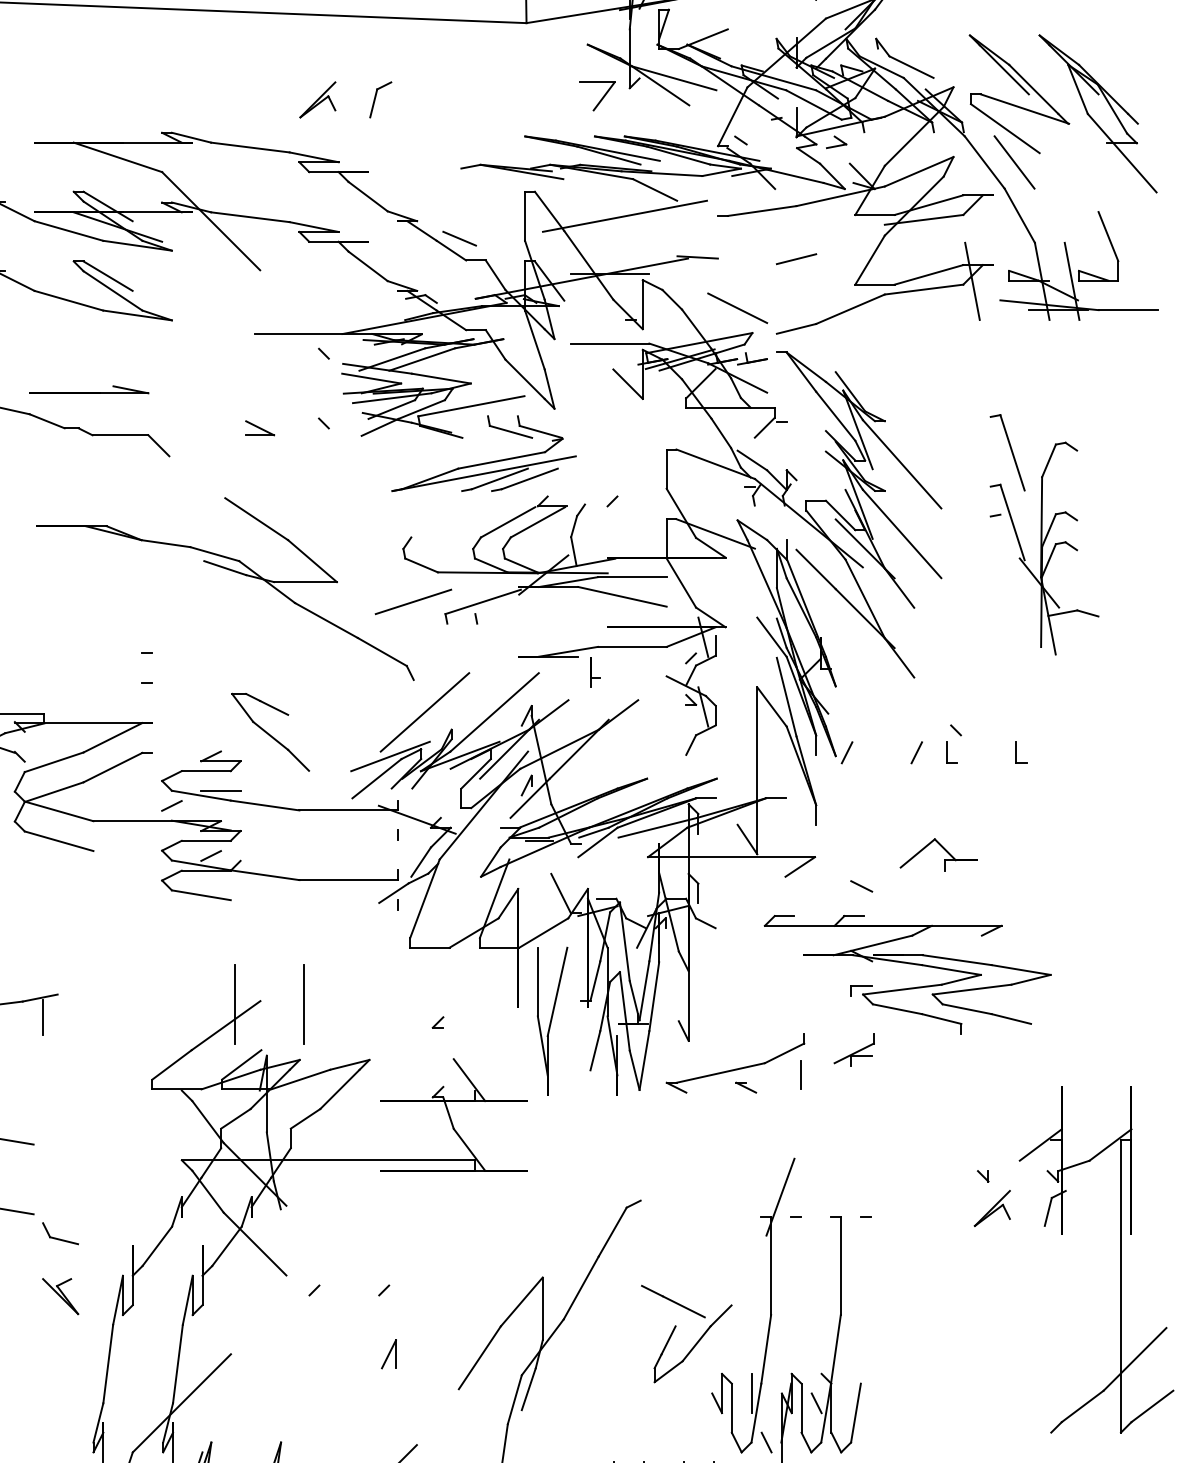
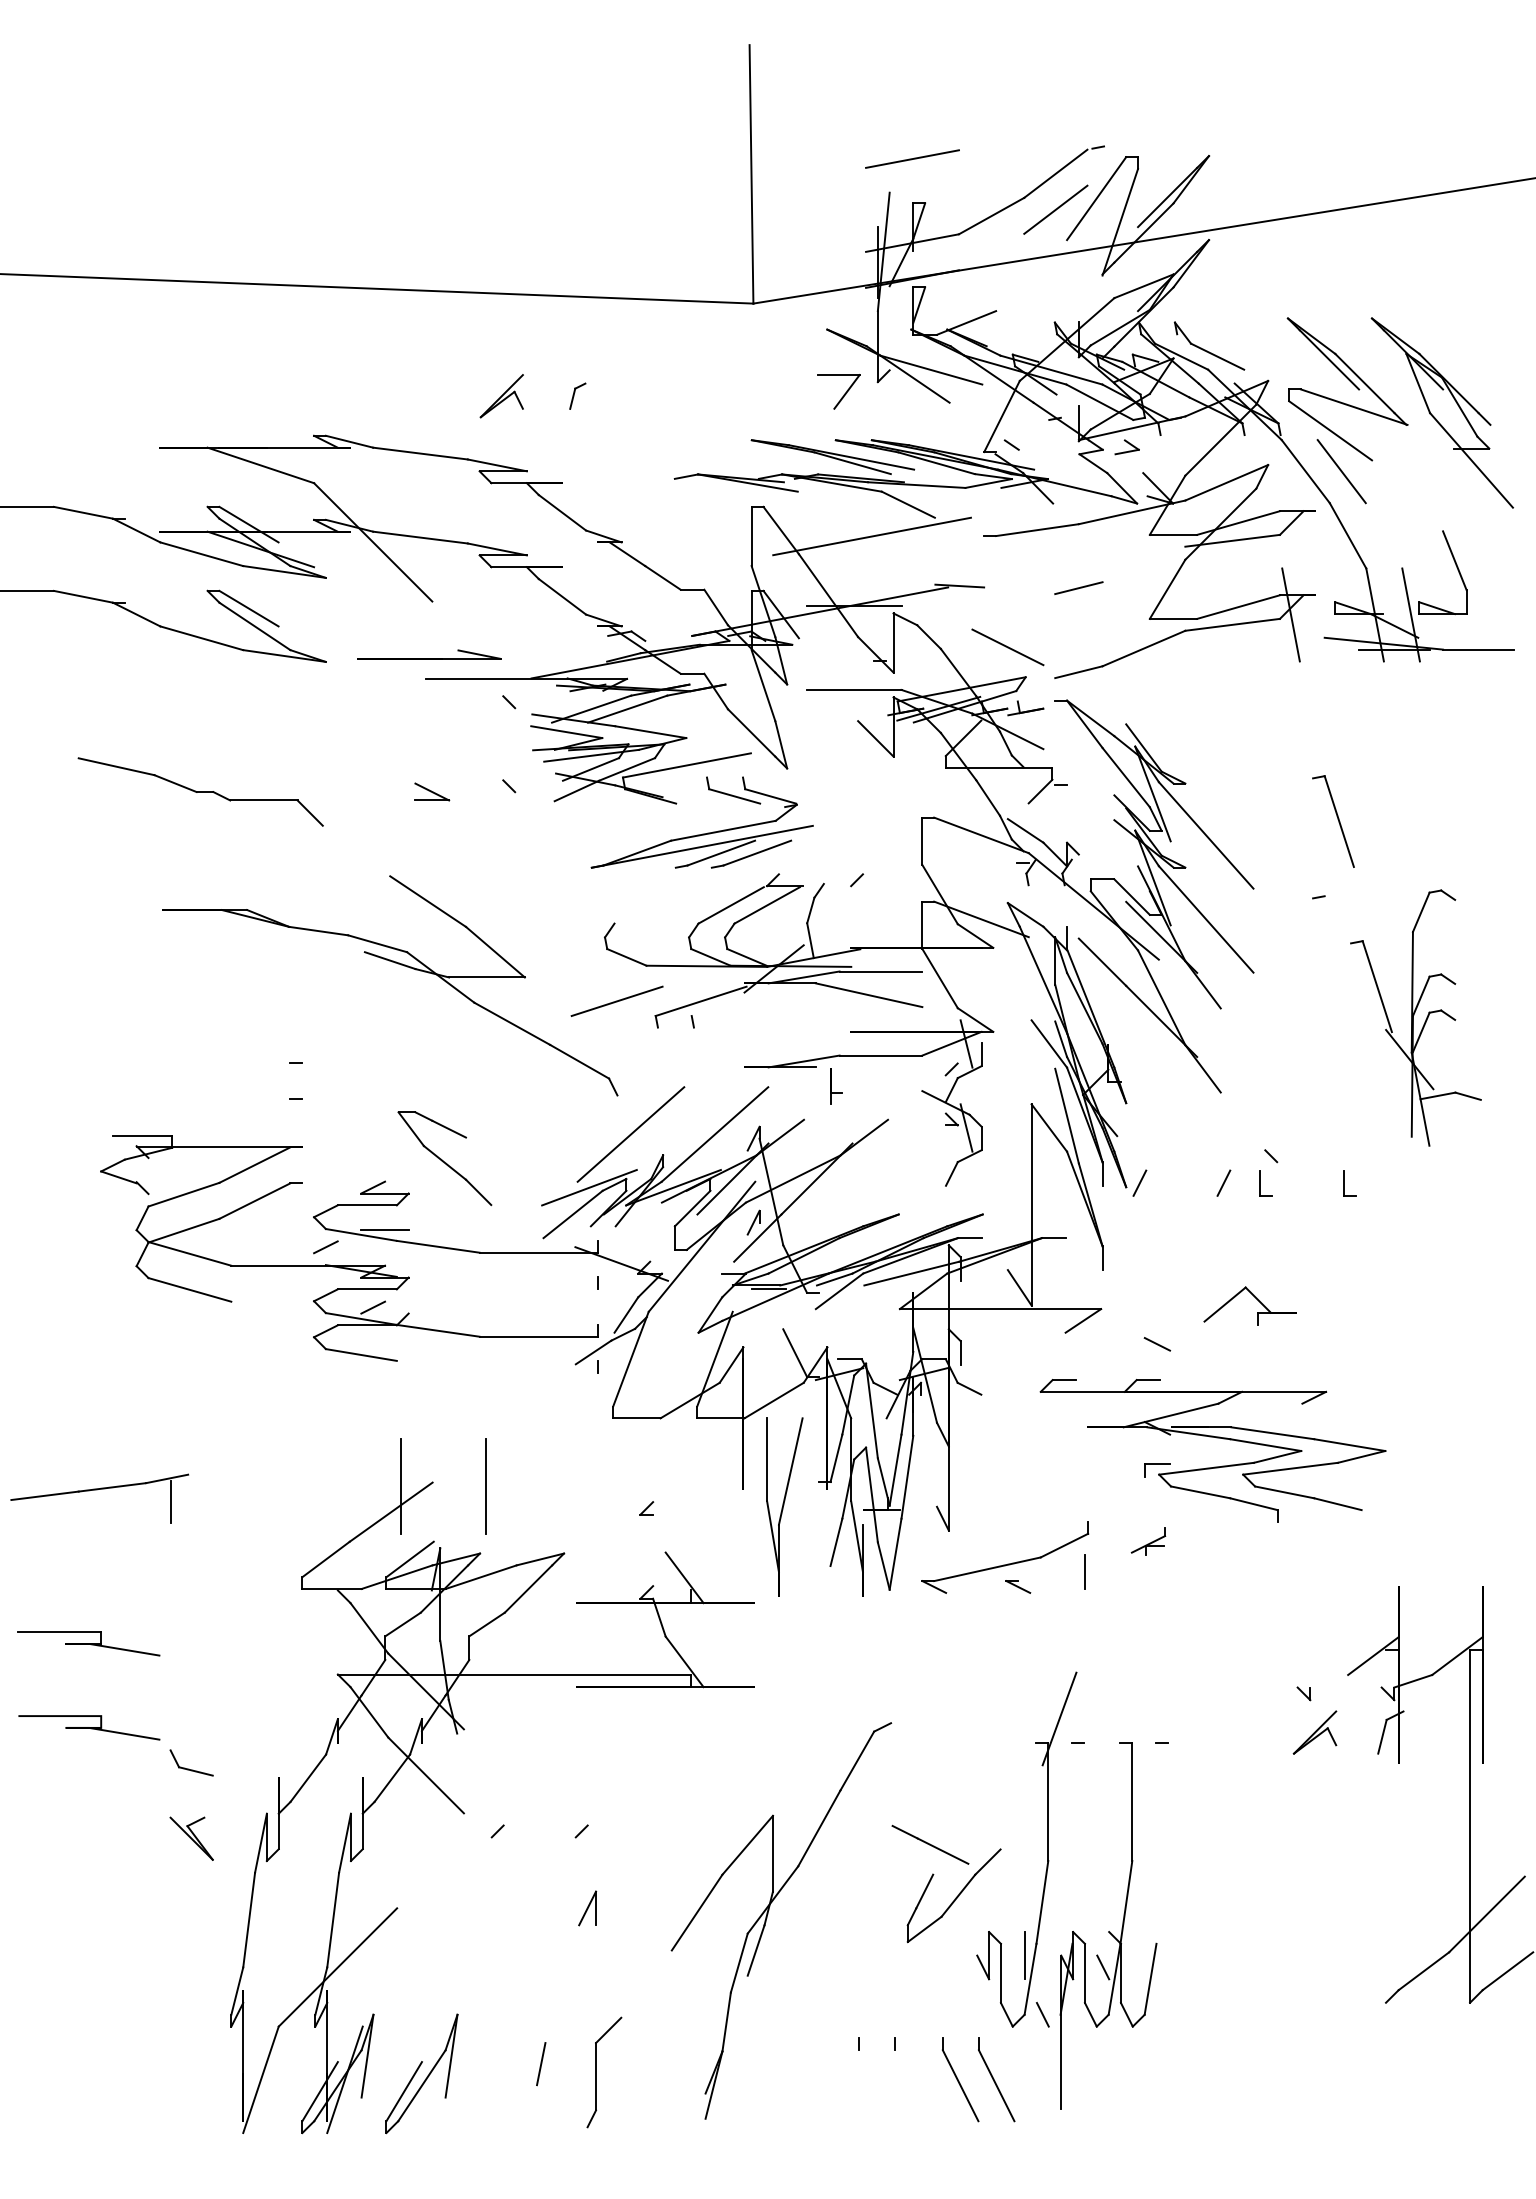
part: (380, 100) -> (577, 396), size x0.6
line: (459, 238) -> (672, 563), removed
part: (89, 389) -> (429, 654), moved
part: (1044, 548) -> (1415, 1017), moved
part: (854, 1049) -> (1148, 1541), size x0.7

